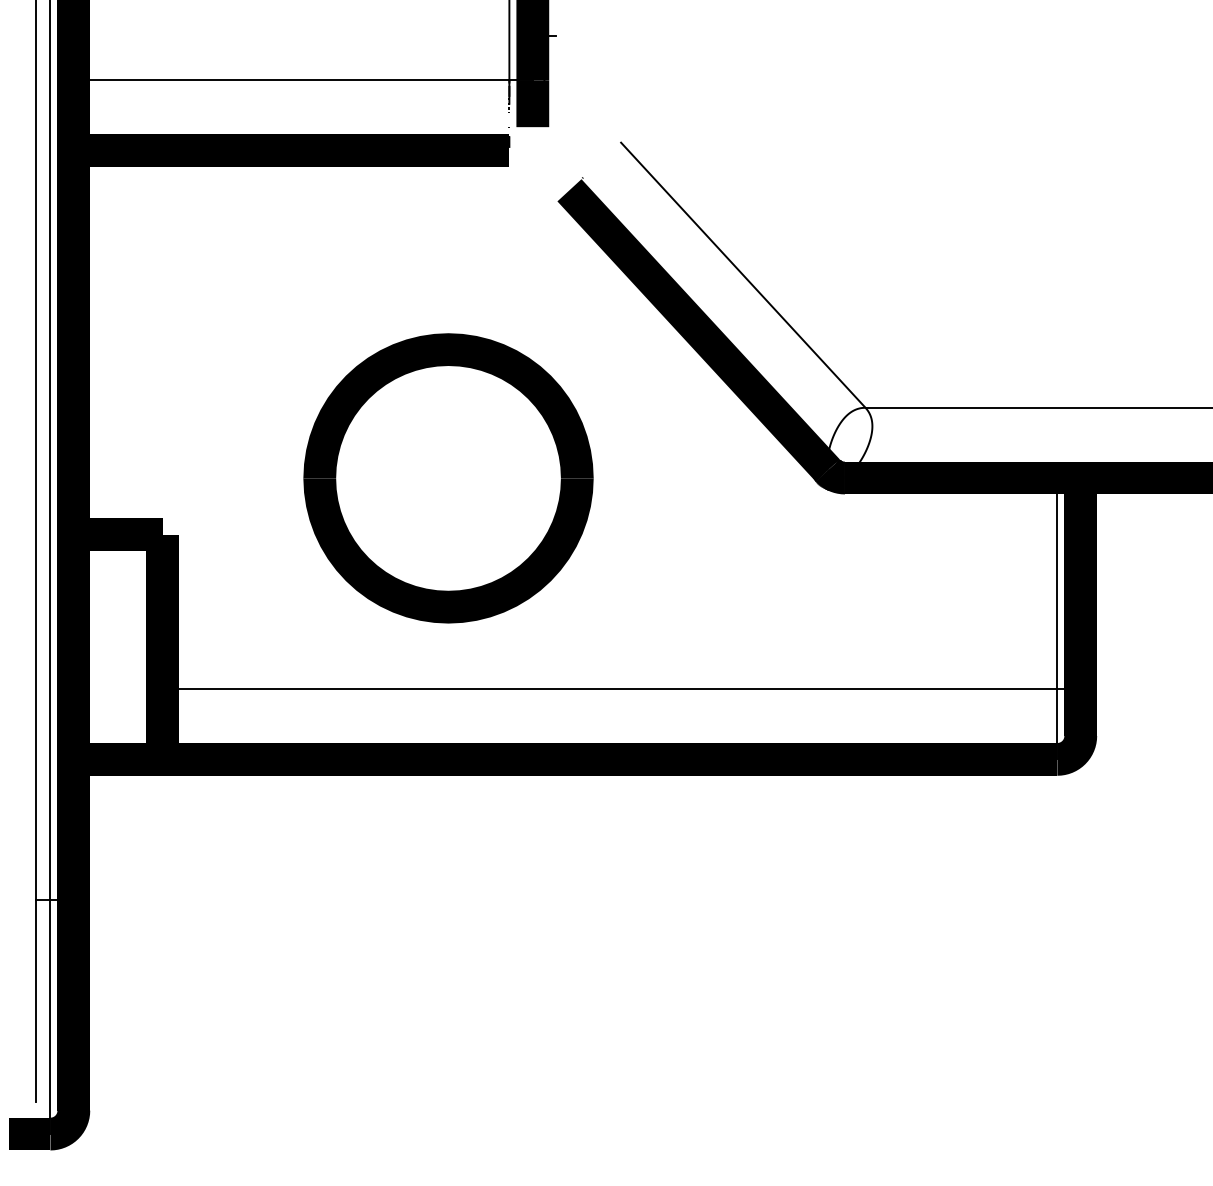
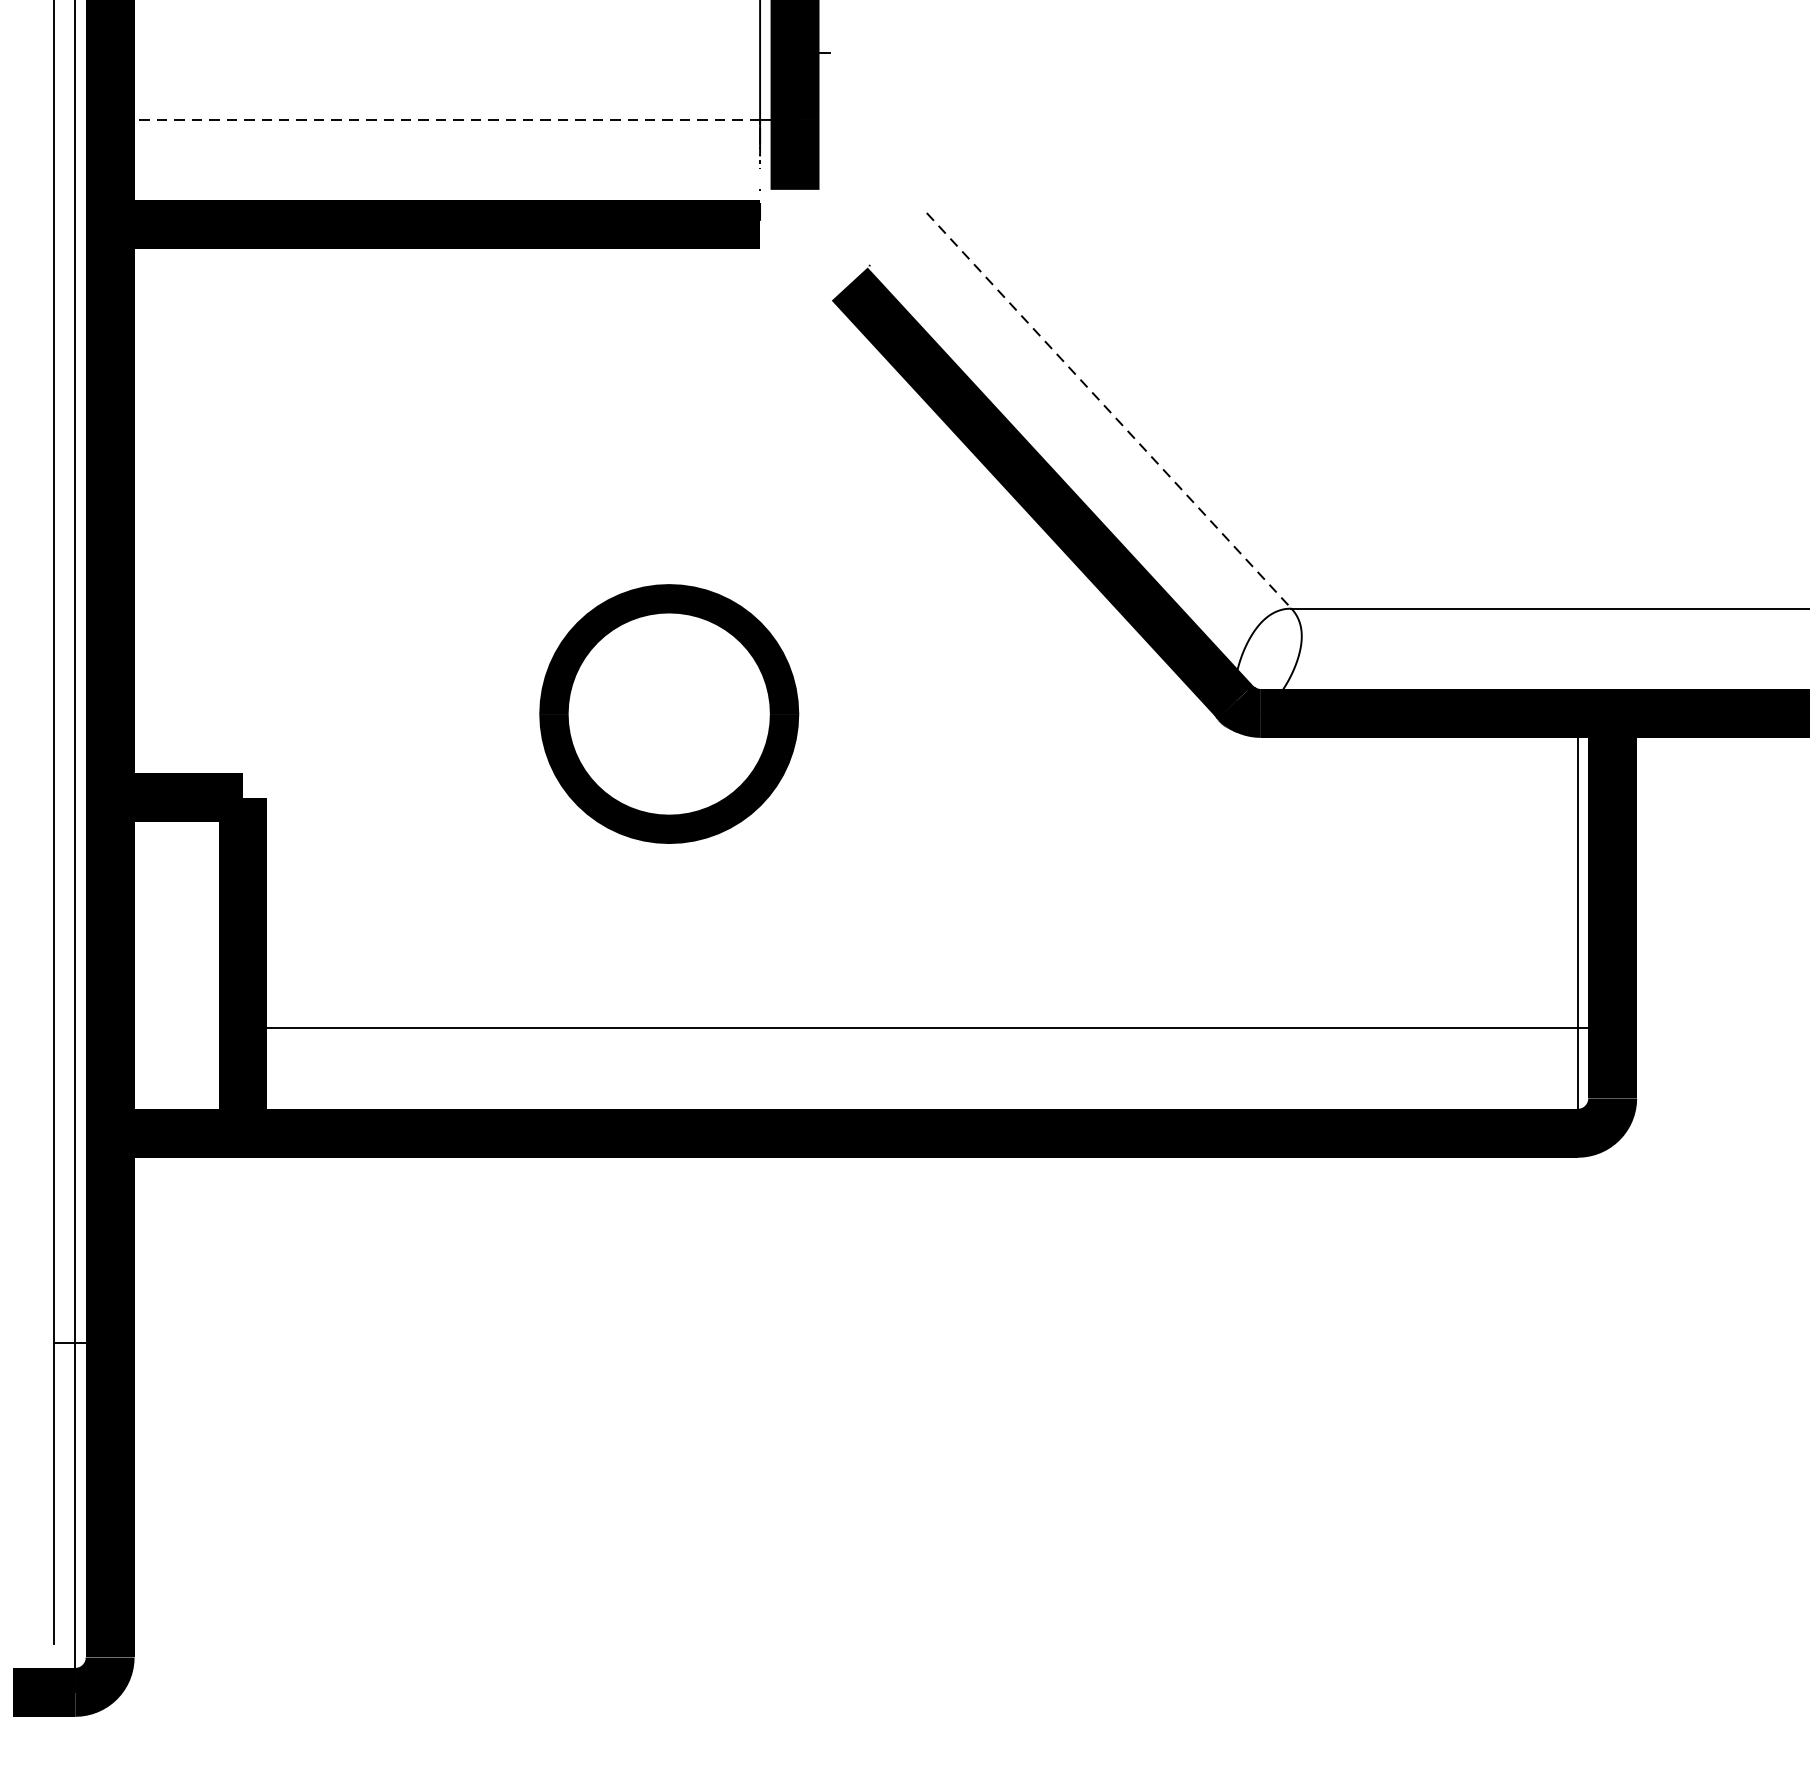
line: (291, 80) -> (434, 120), solid -> dashed
line: (743, 275) -> (1109, 411), solid -> dashed
part: (448, 478) -> (669, 714), size x0.6

